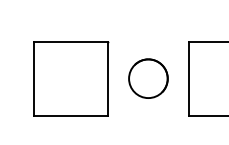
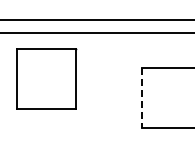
part: (71, 77) -> (46, 78), moved
circle: (147, 77) -> (108, 97), removed
line: (189, 79) -> (142, 98), solid -> dashed

